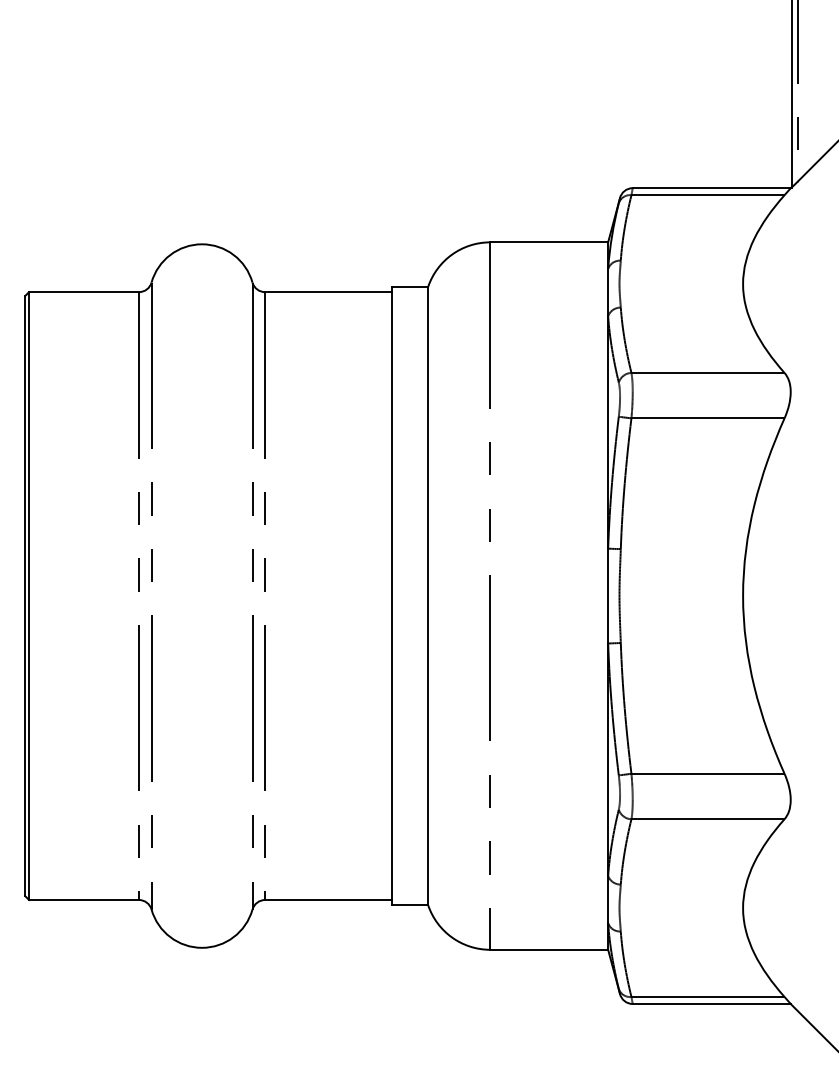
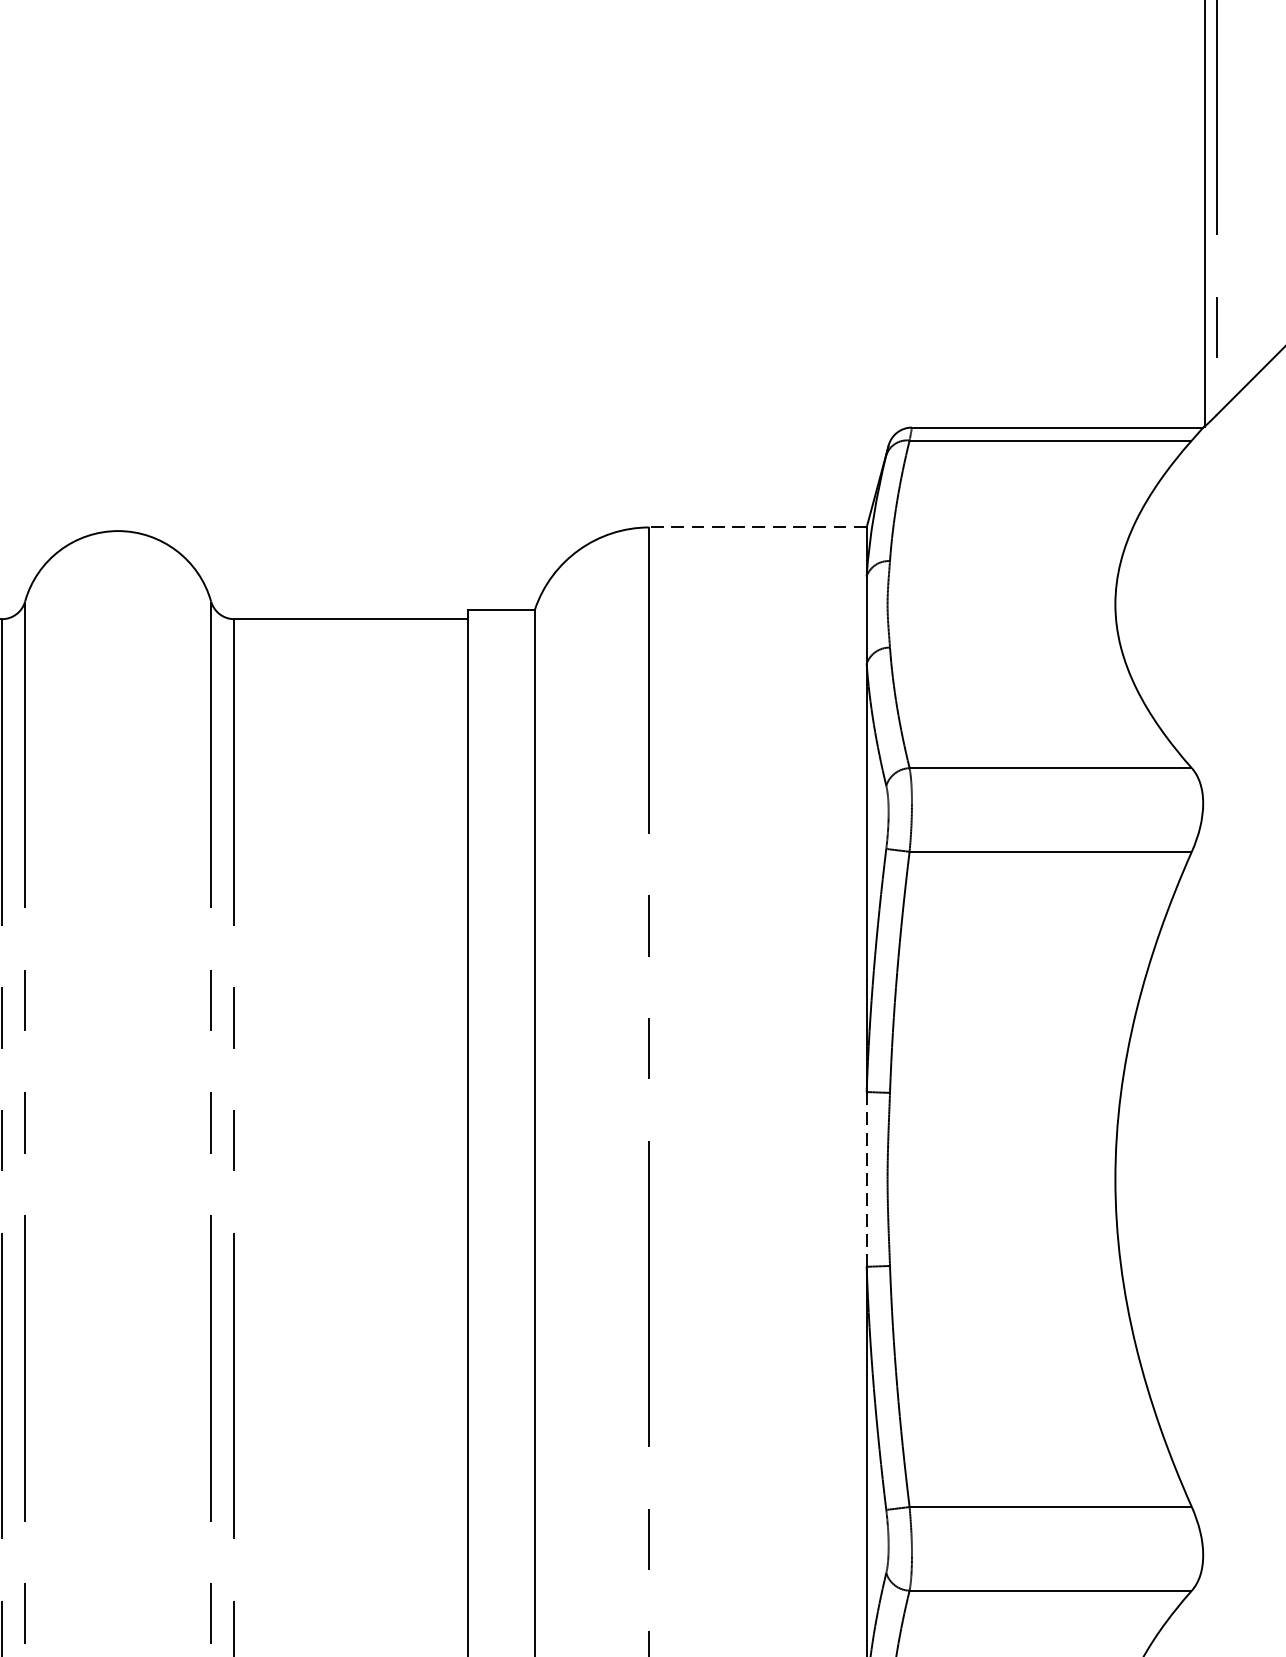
line: (549, 242) -> (758, 527), solid -> dashed
line: (608, 596) -> (867, 1180), solid -> dashed

